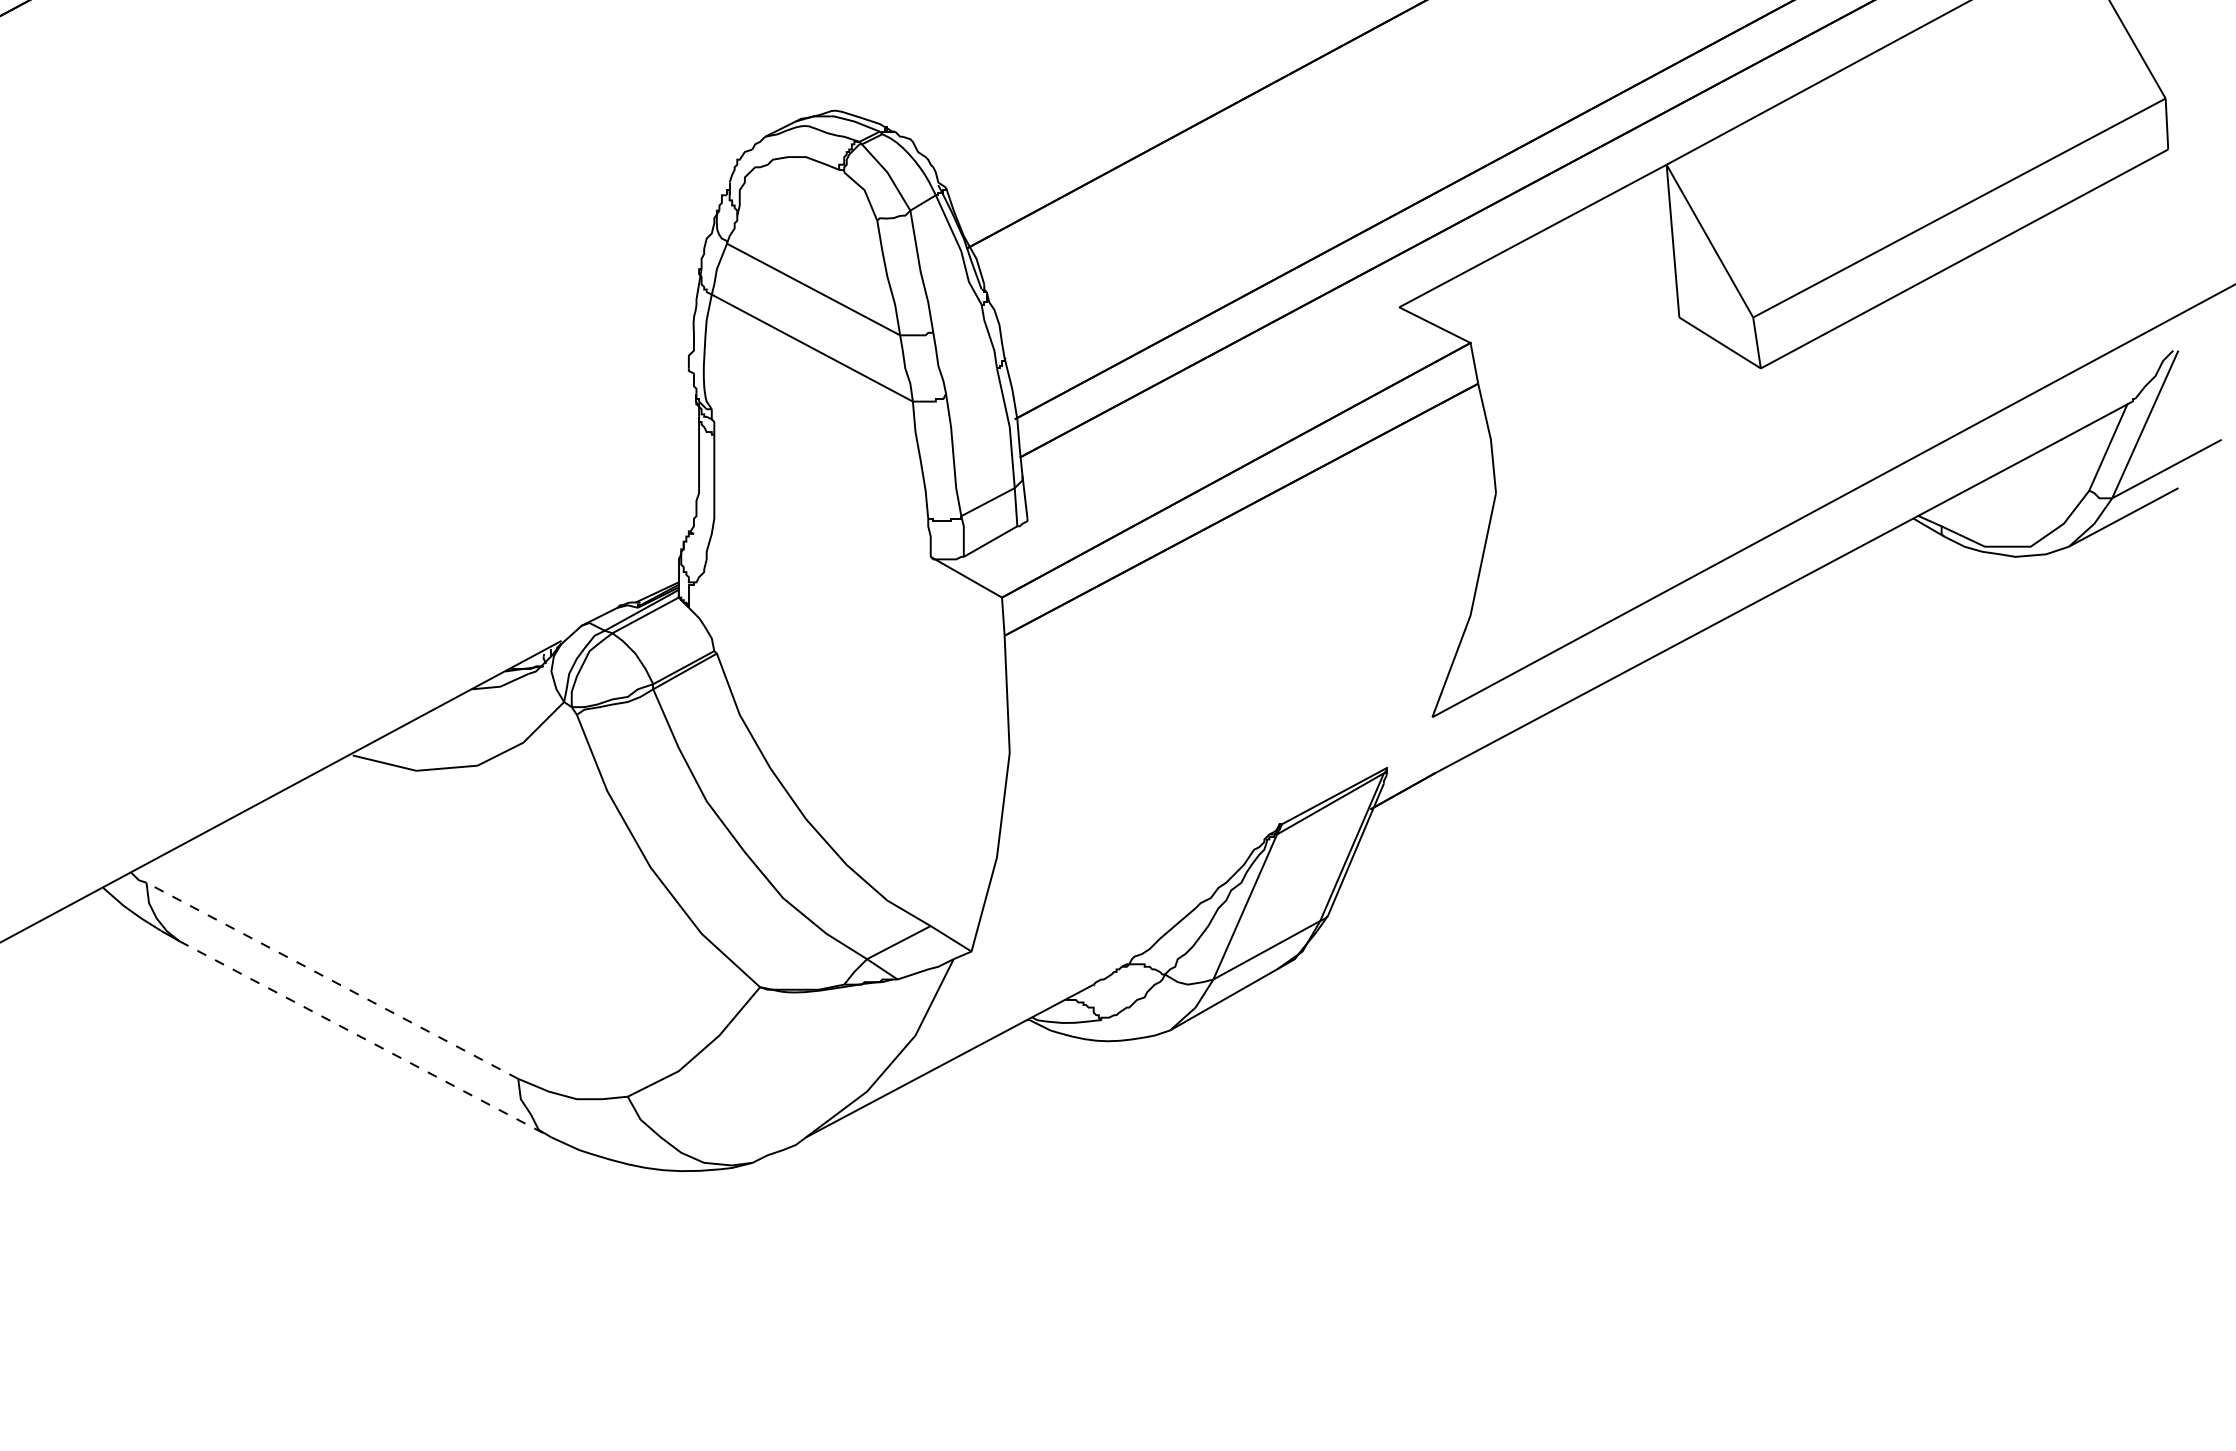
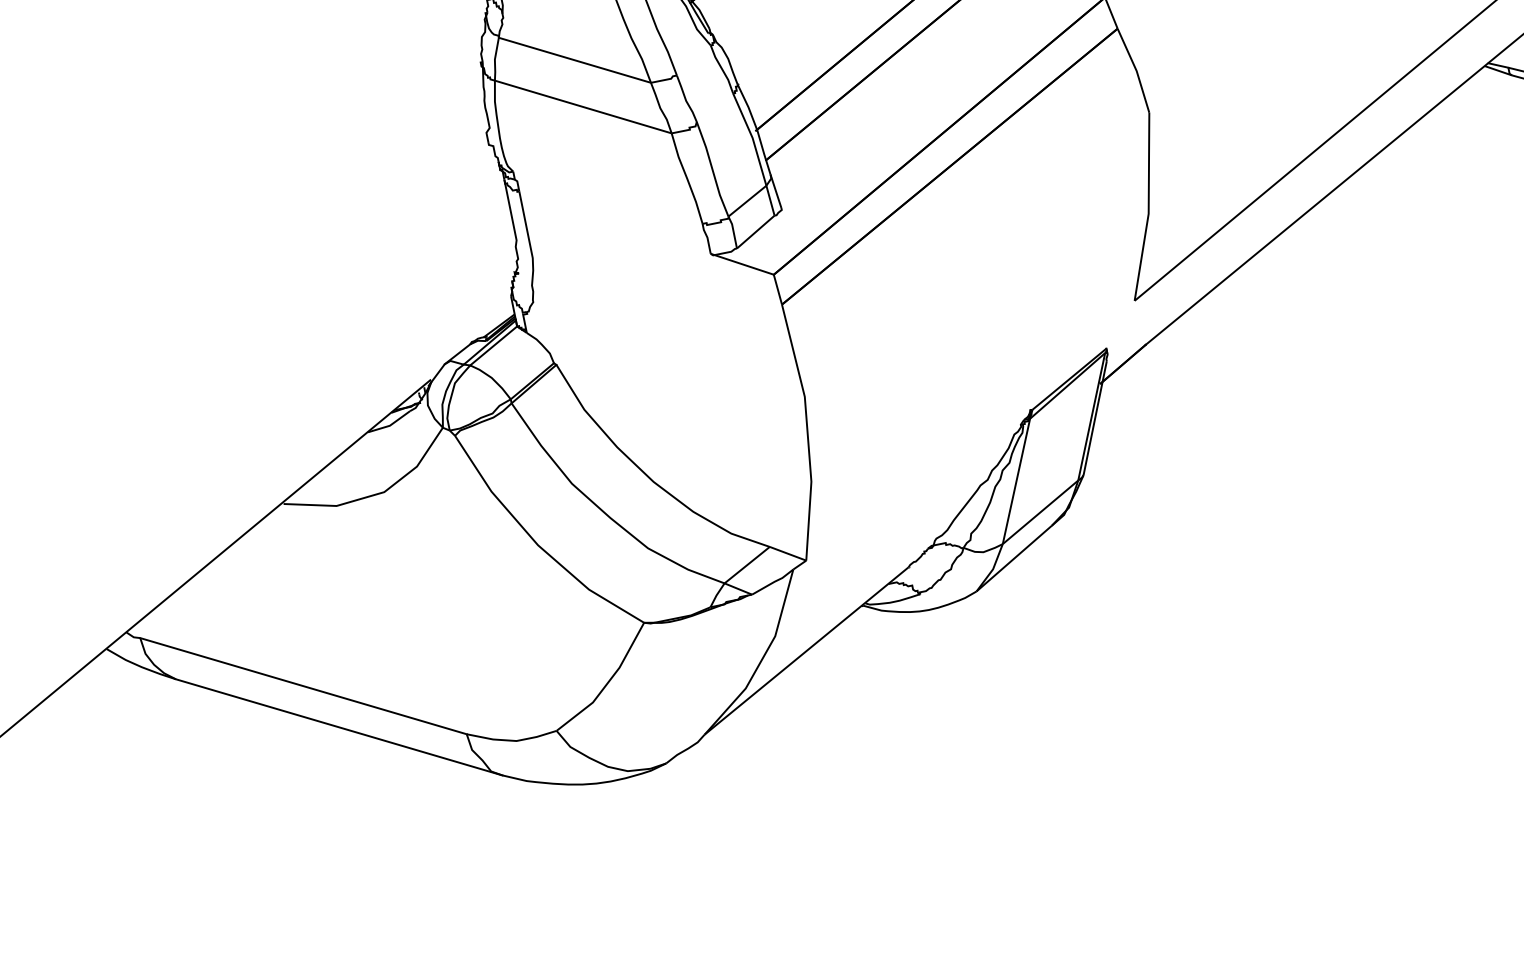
line: (331, 980) -> (302, 686), dashed -> solid
line: (365, 1039) -> (339, 727), dashed -> solid

